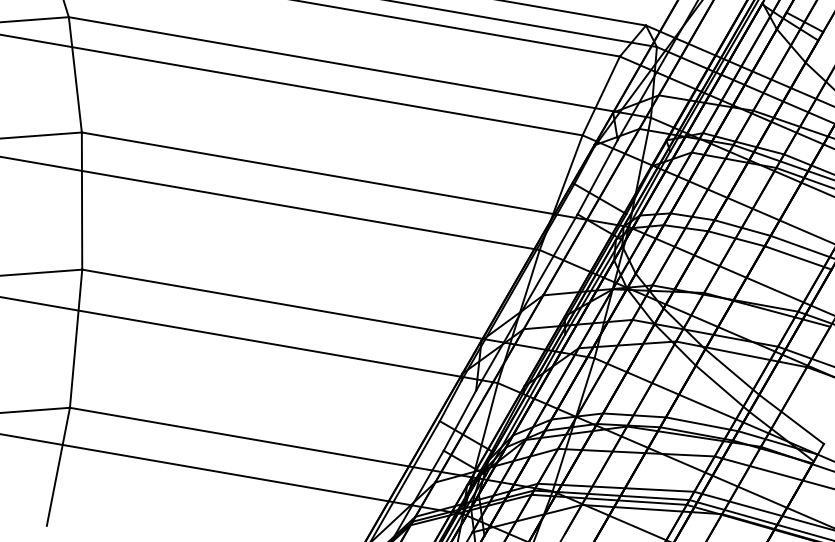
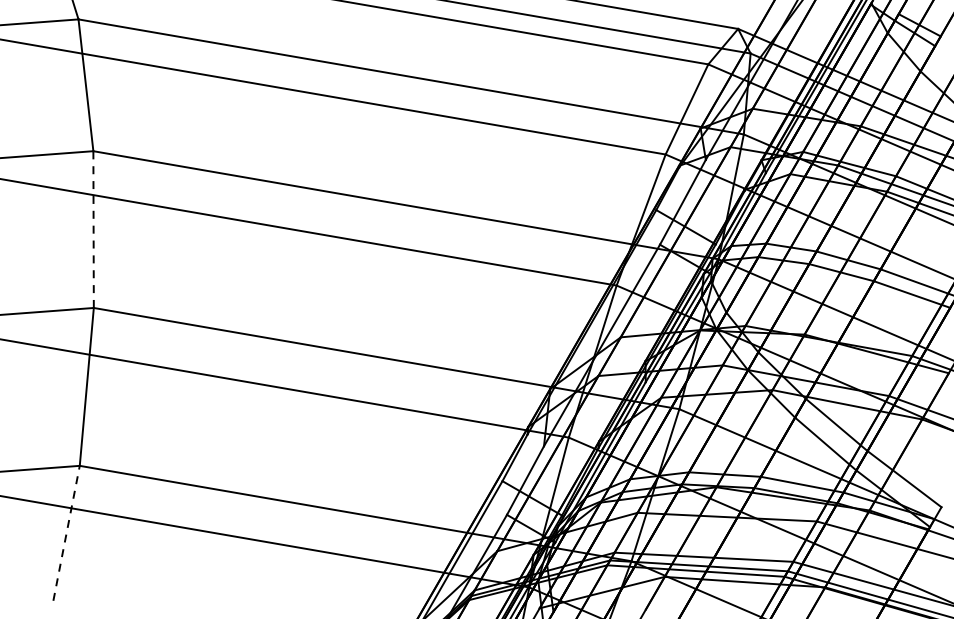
line: (82, 201) -> (94, 230), solid -> dashed
line: (58, 466) -> (66, 532), solid -> dashed

